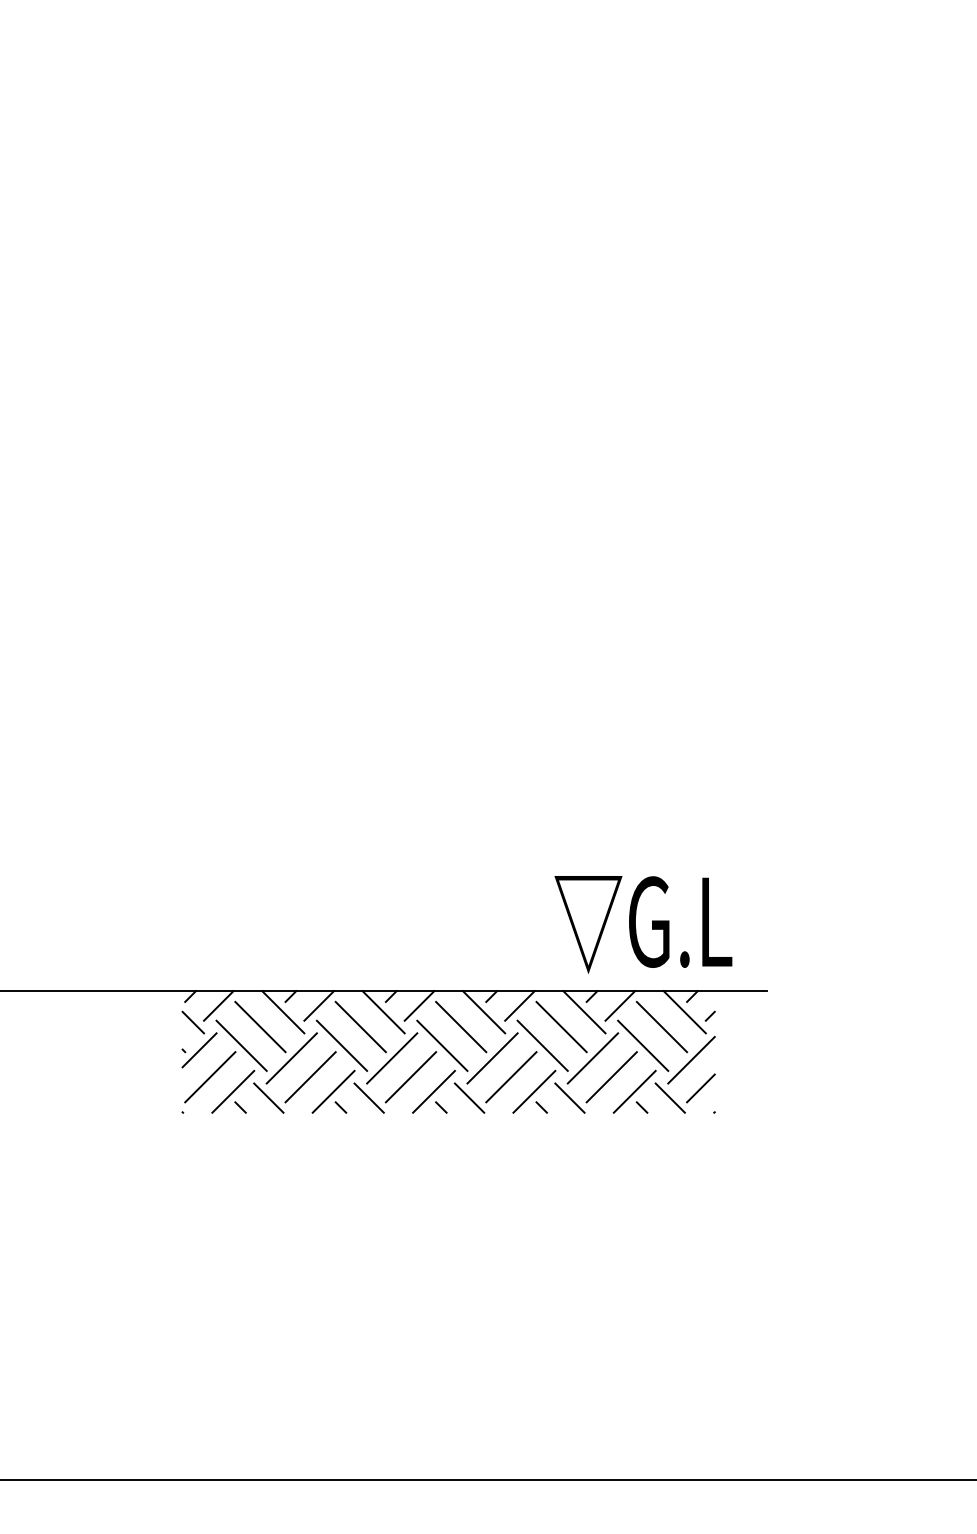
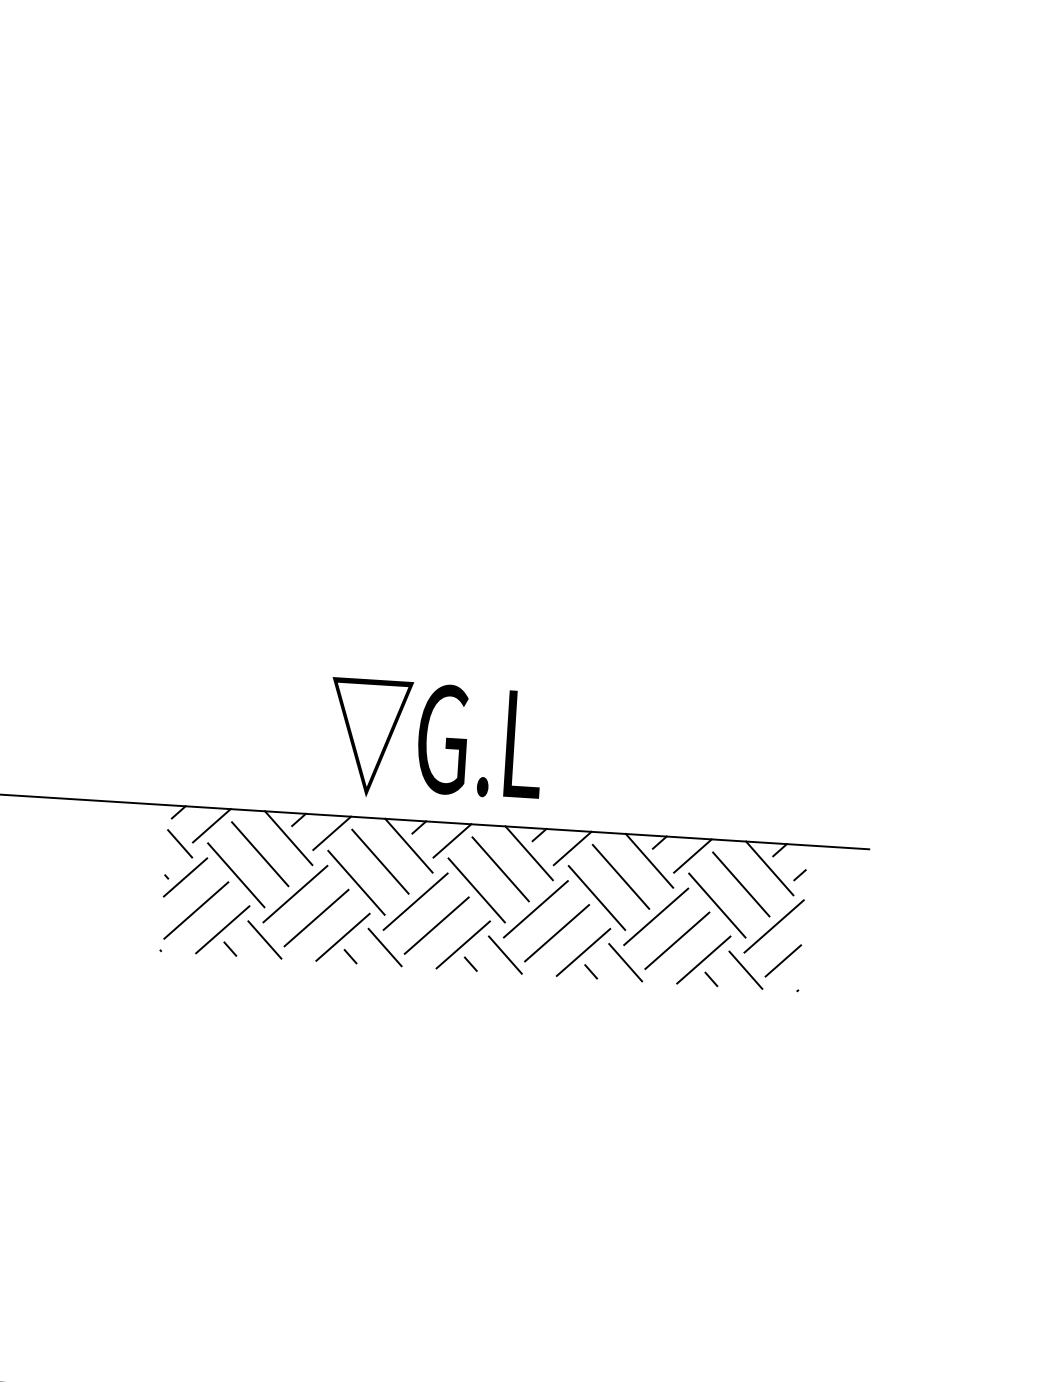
text: (643, 924) -> (435, 741), moved

